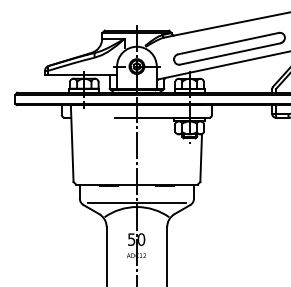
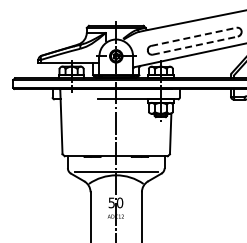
line: (228, 43) -> (193, 36), solid -> dashed
line: (230, 53) -> (195, 45), solid -> dashed

